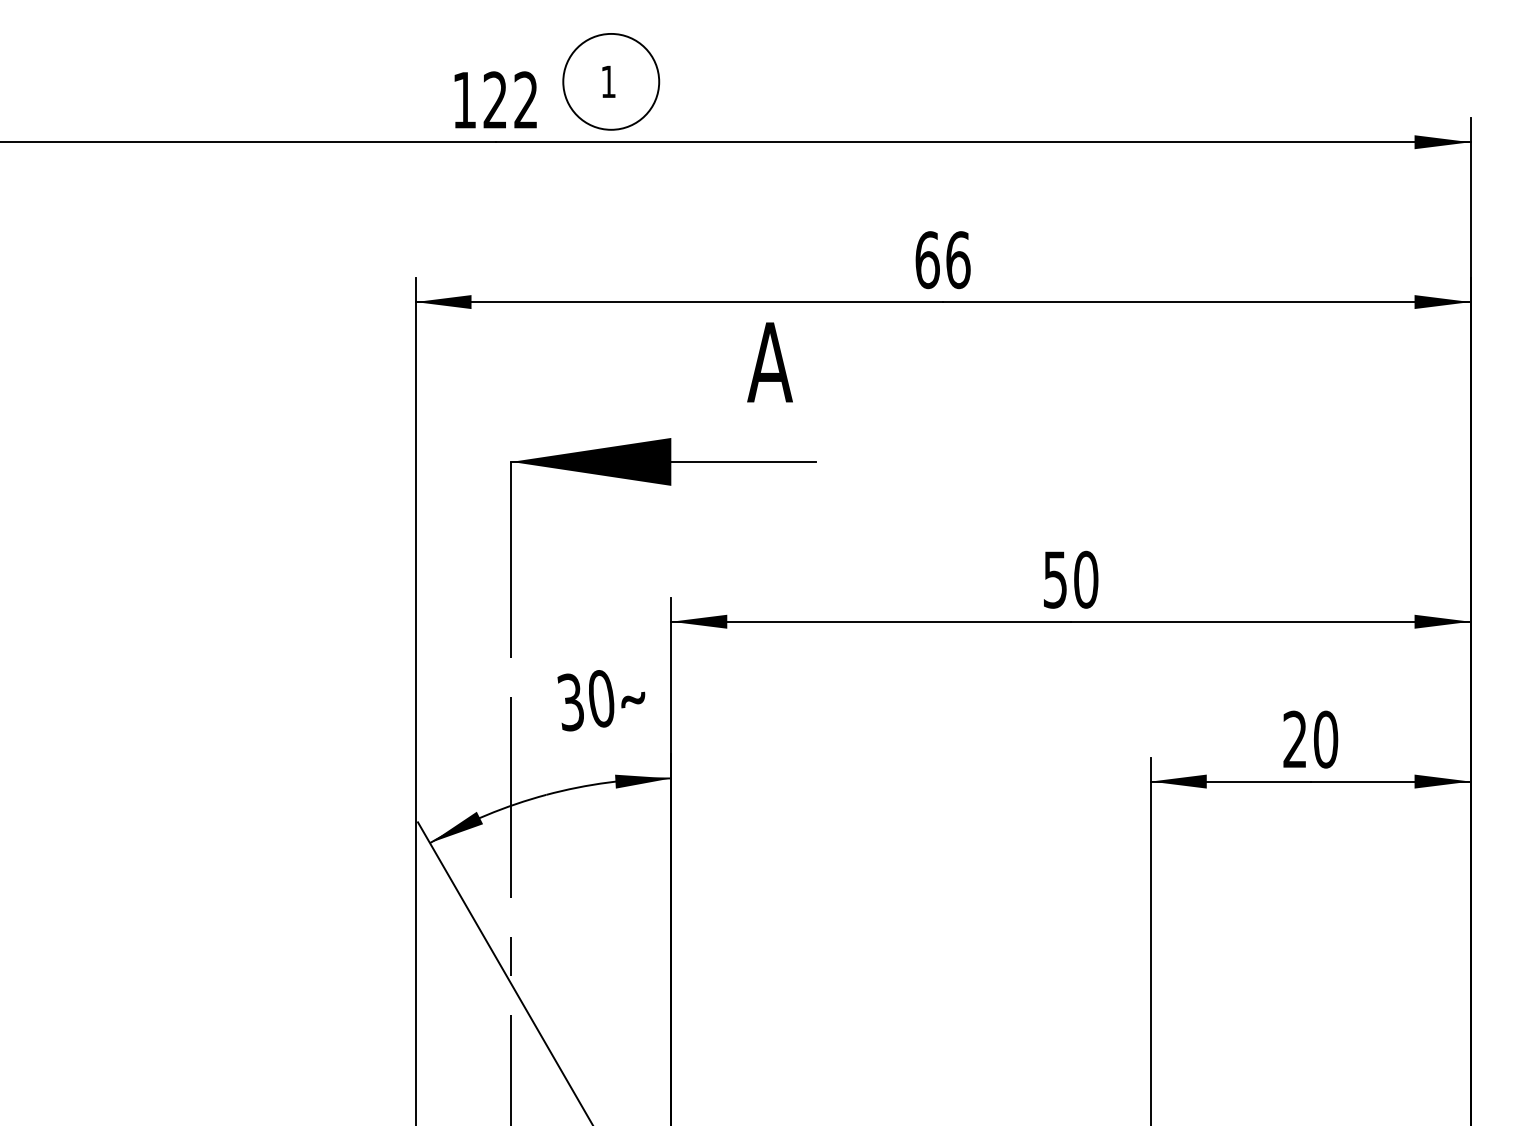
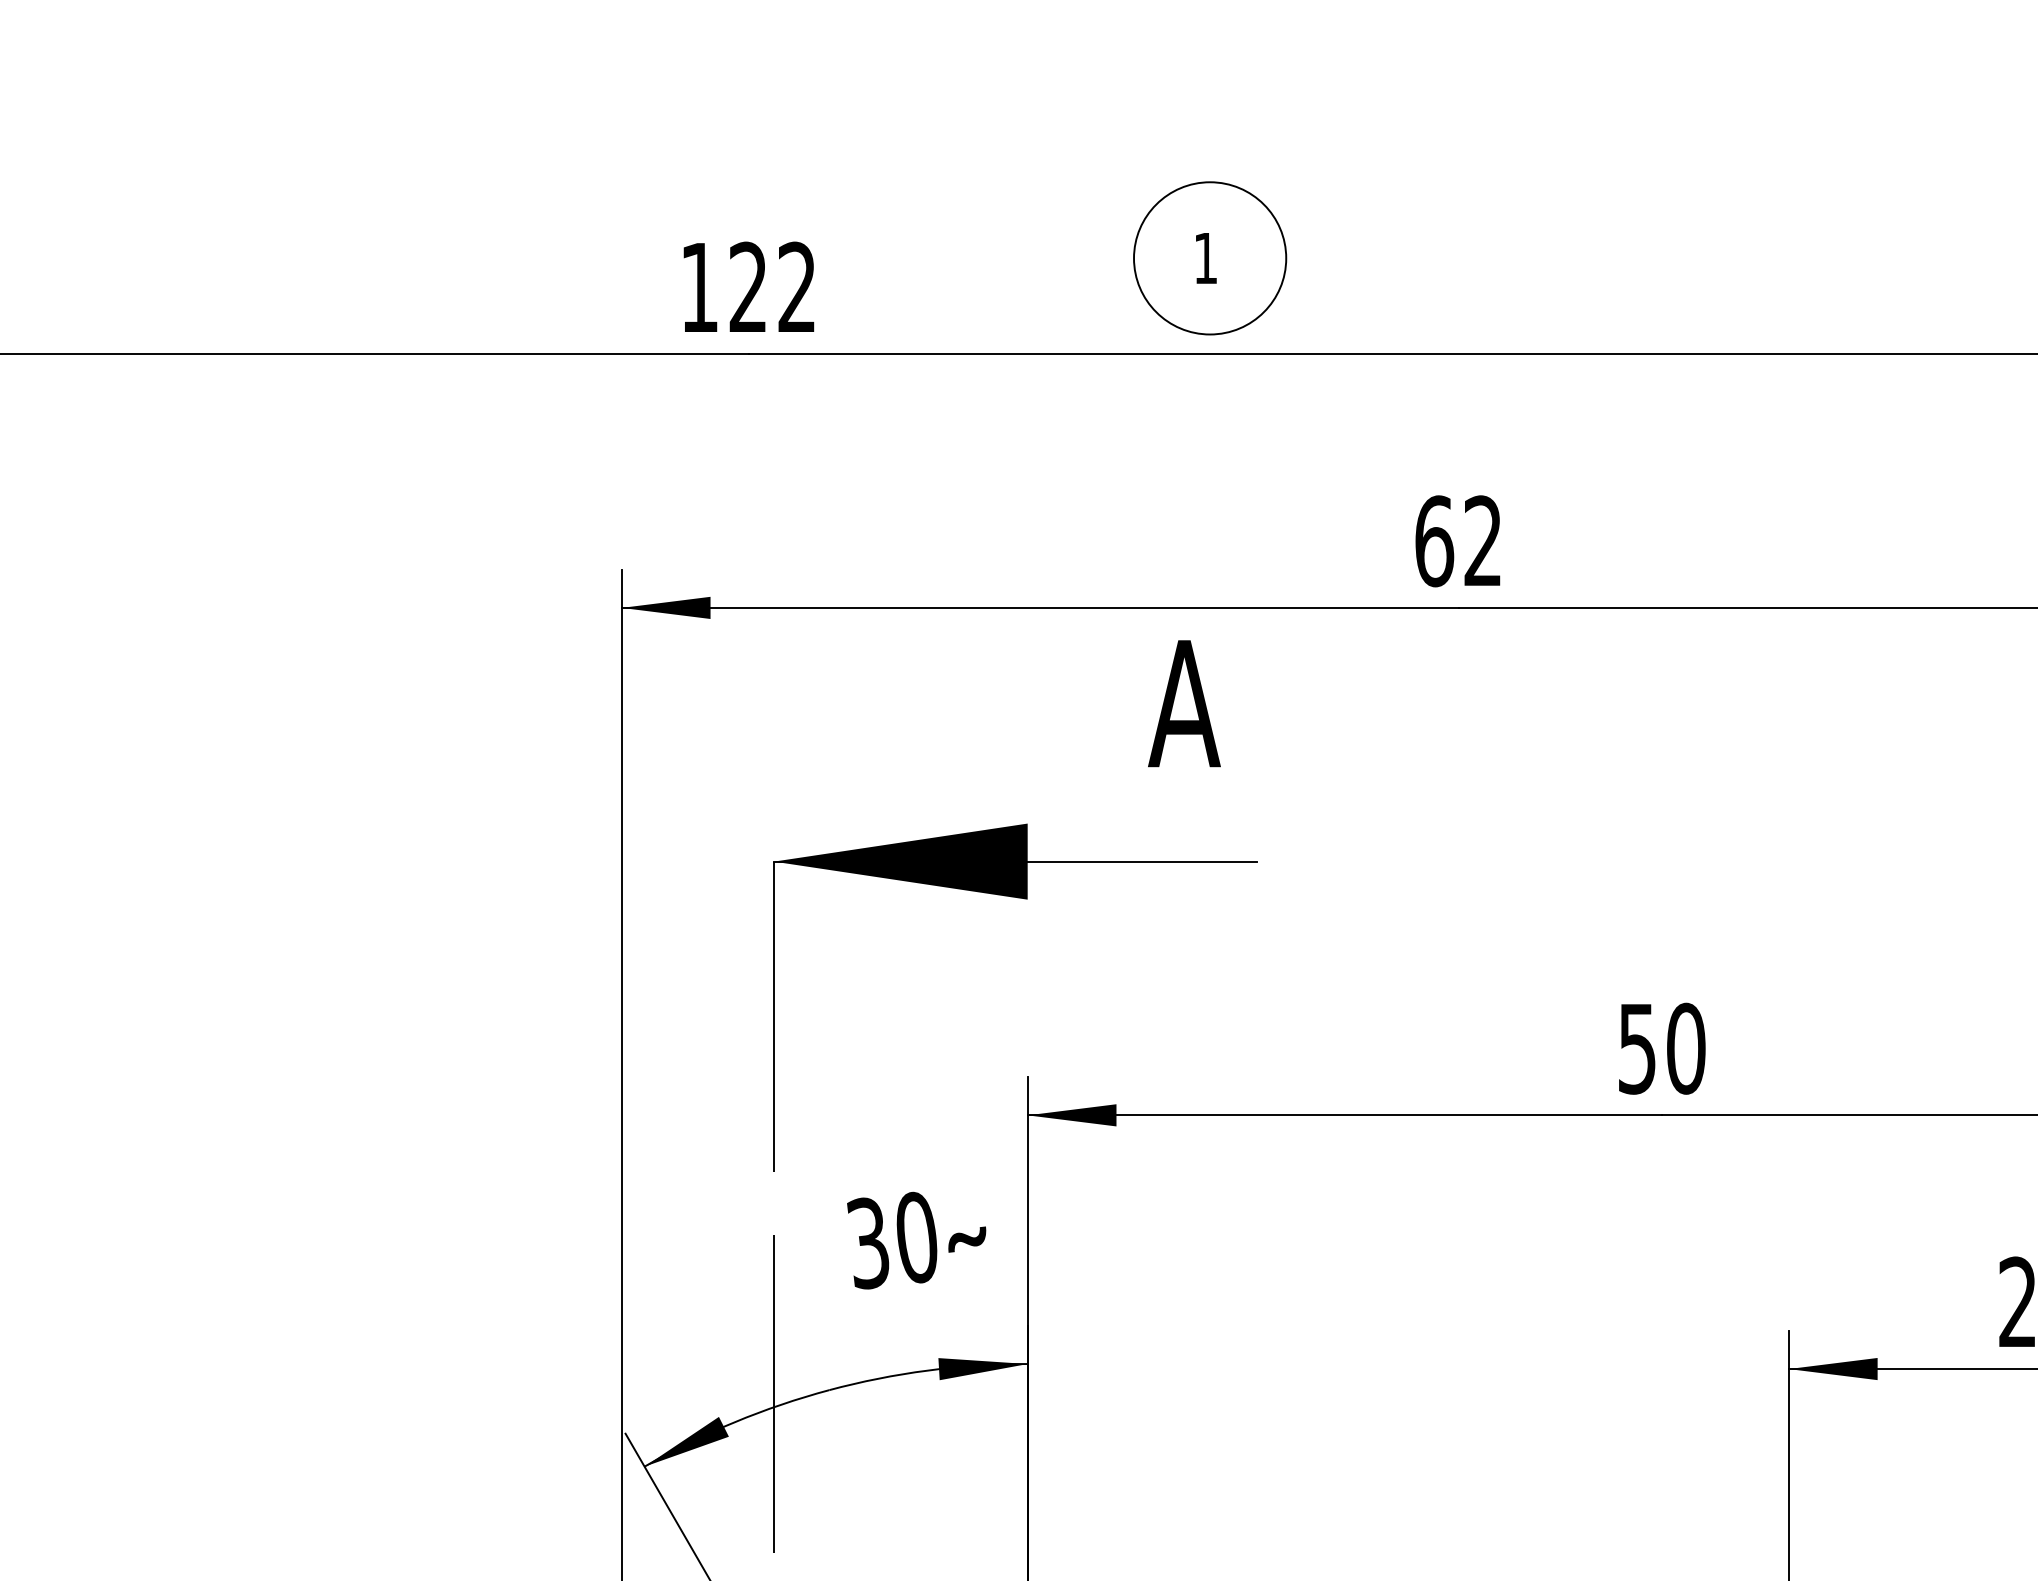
part: (611, 81) -> (1210, 257), moved
text: (958, 260) -> (1483, 541), 66 -> 62

